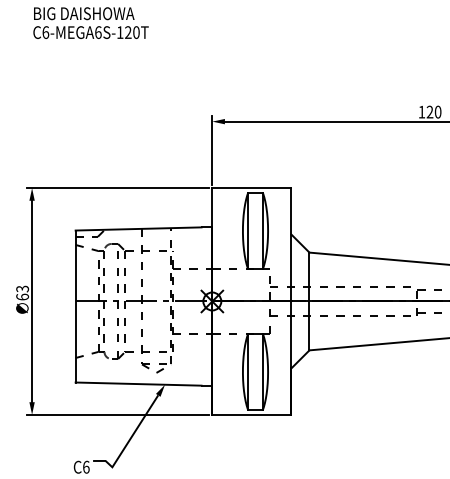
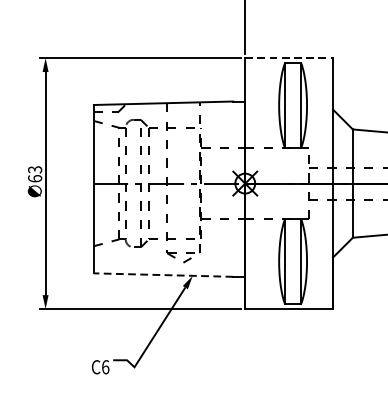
line: (251, 188) -> (288, 58), solid -> dashed
line: (138, 384) -> (163, 275), solid -> dashed

